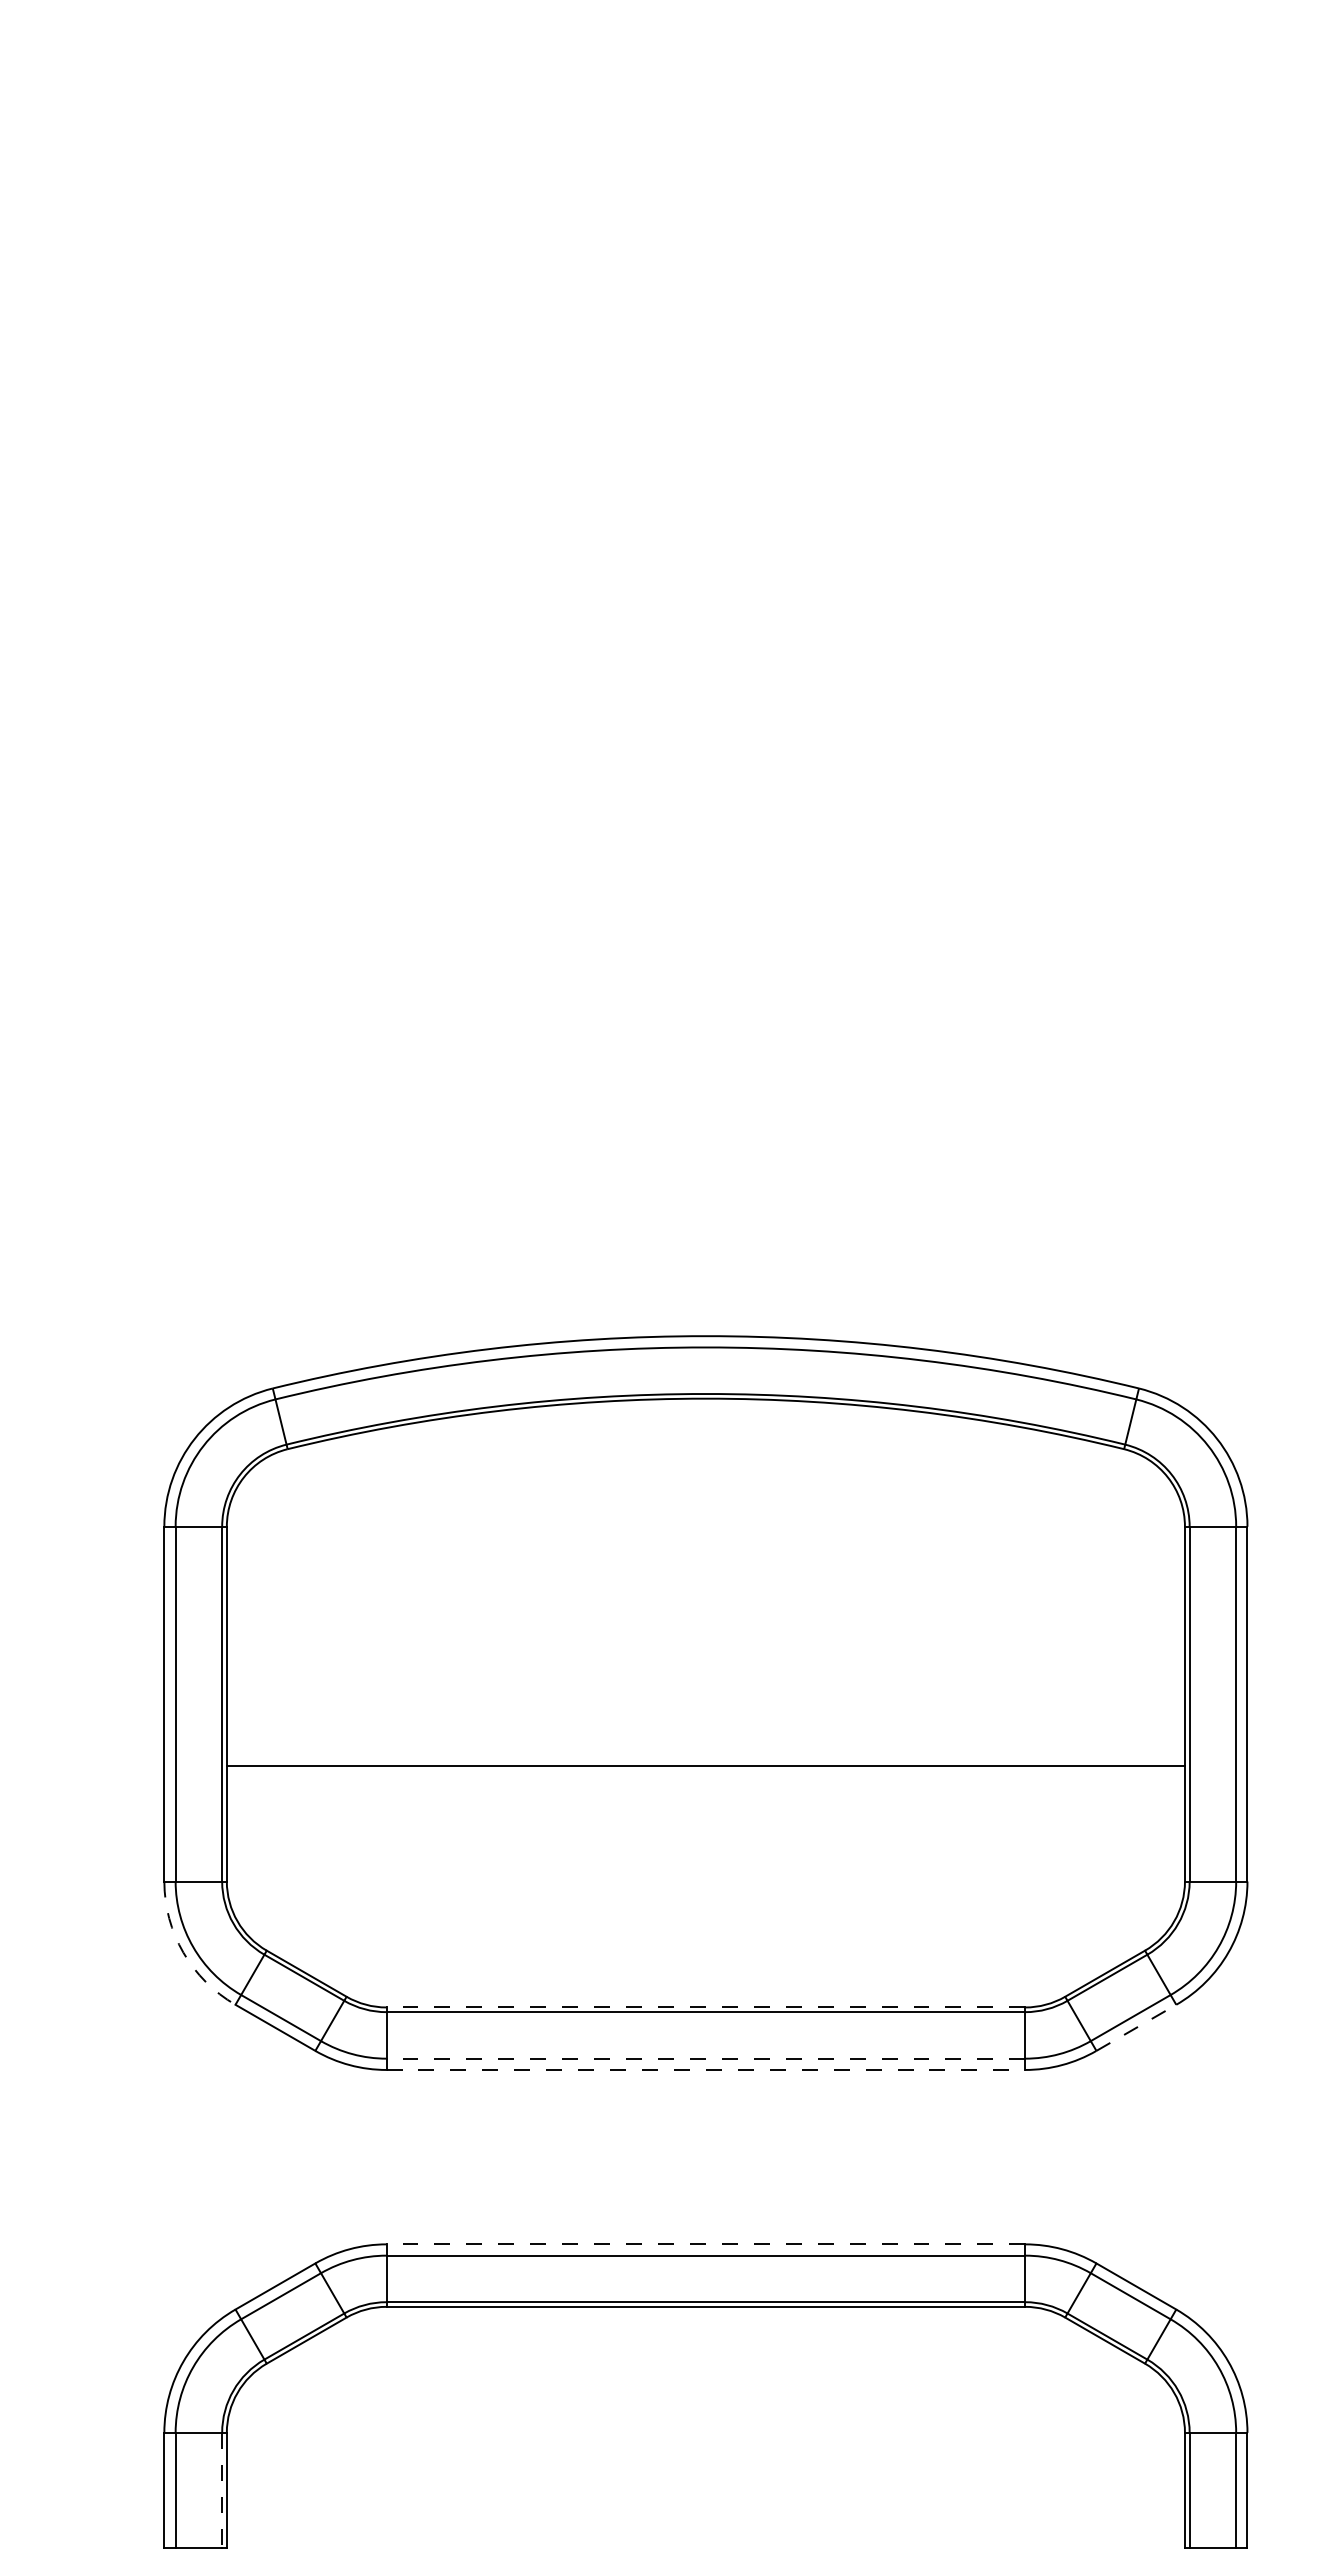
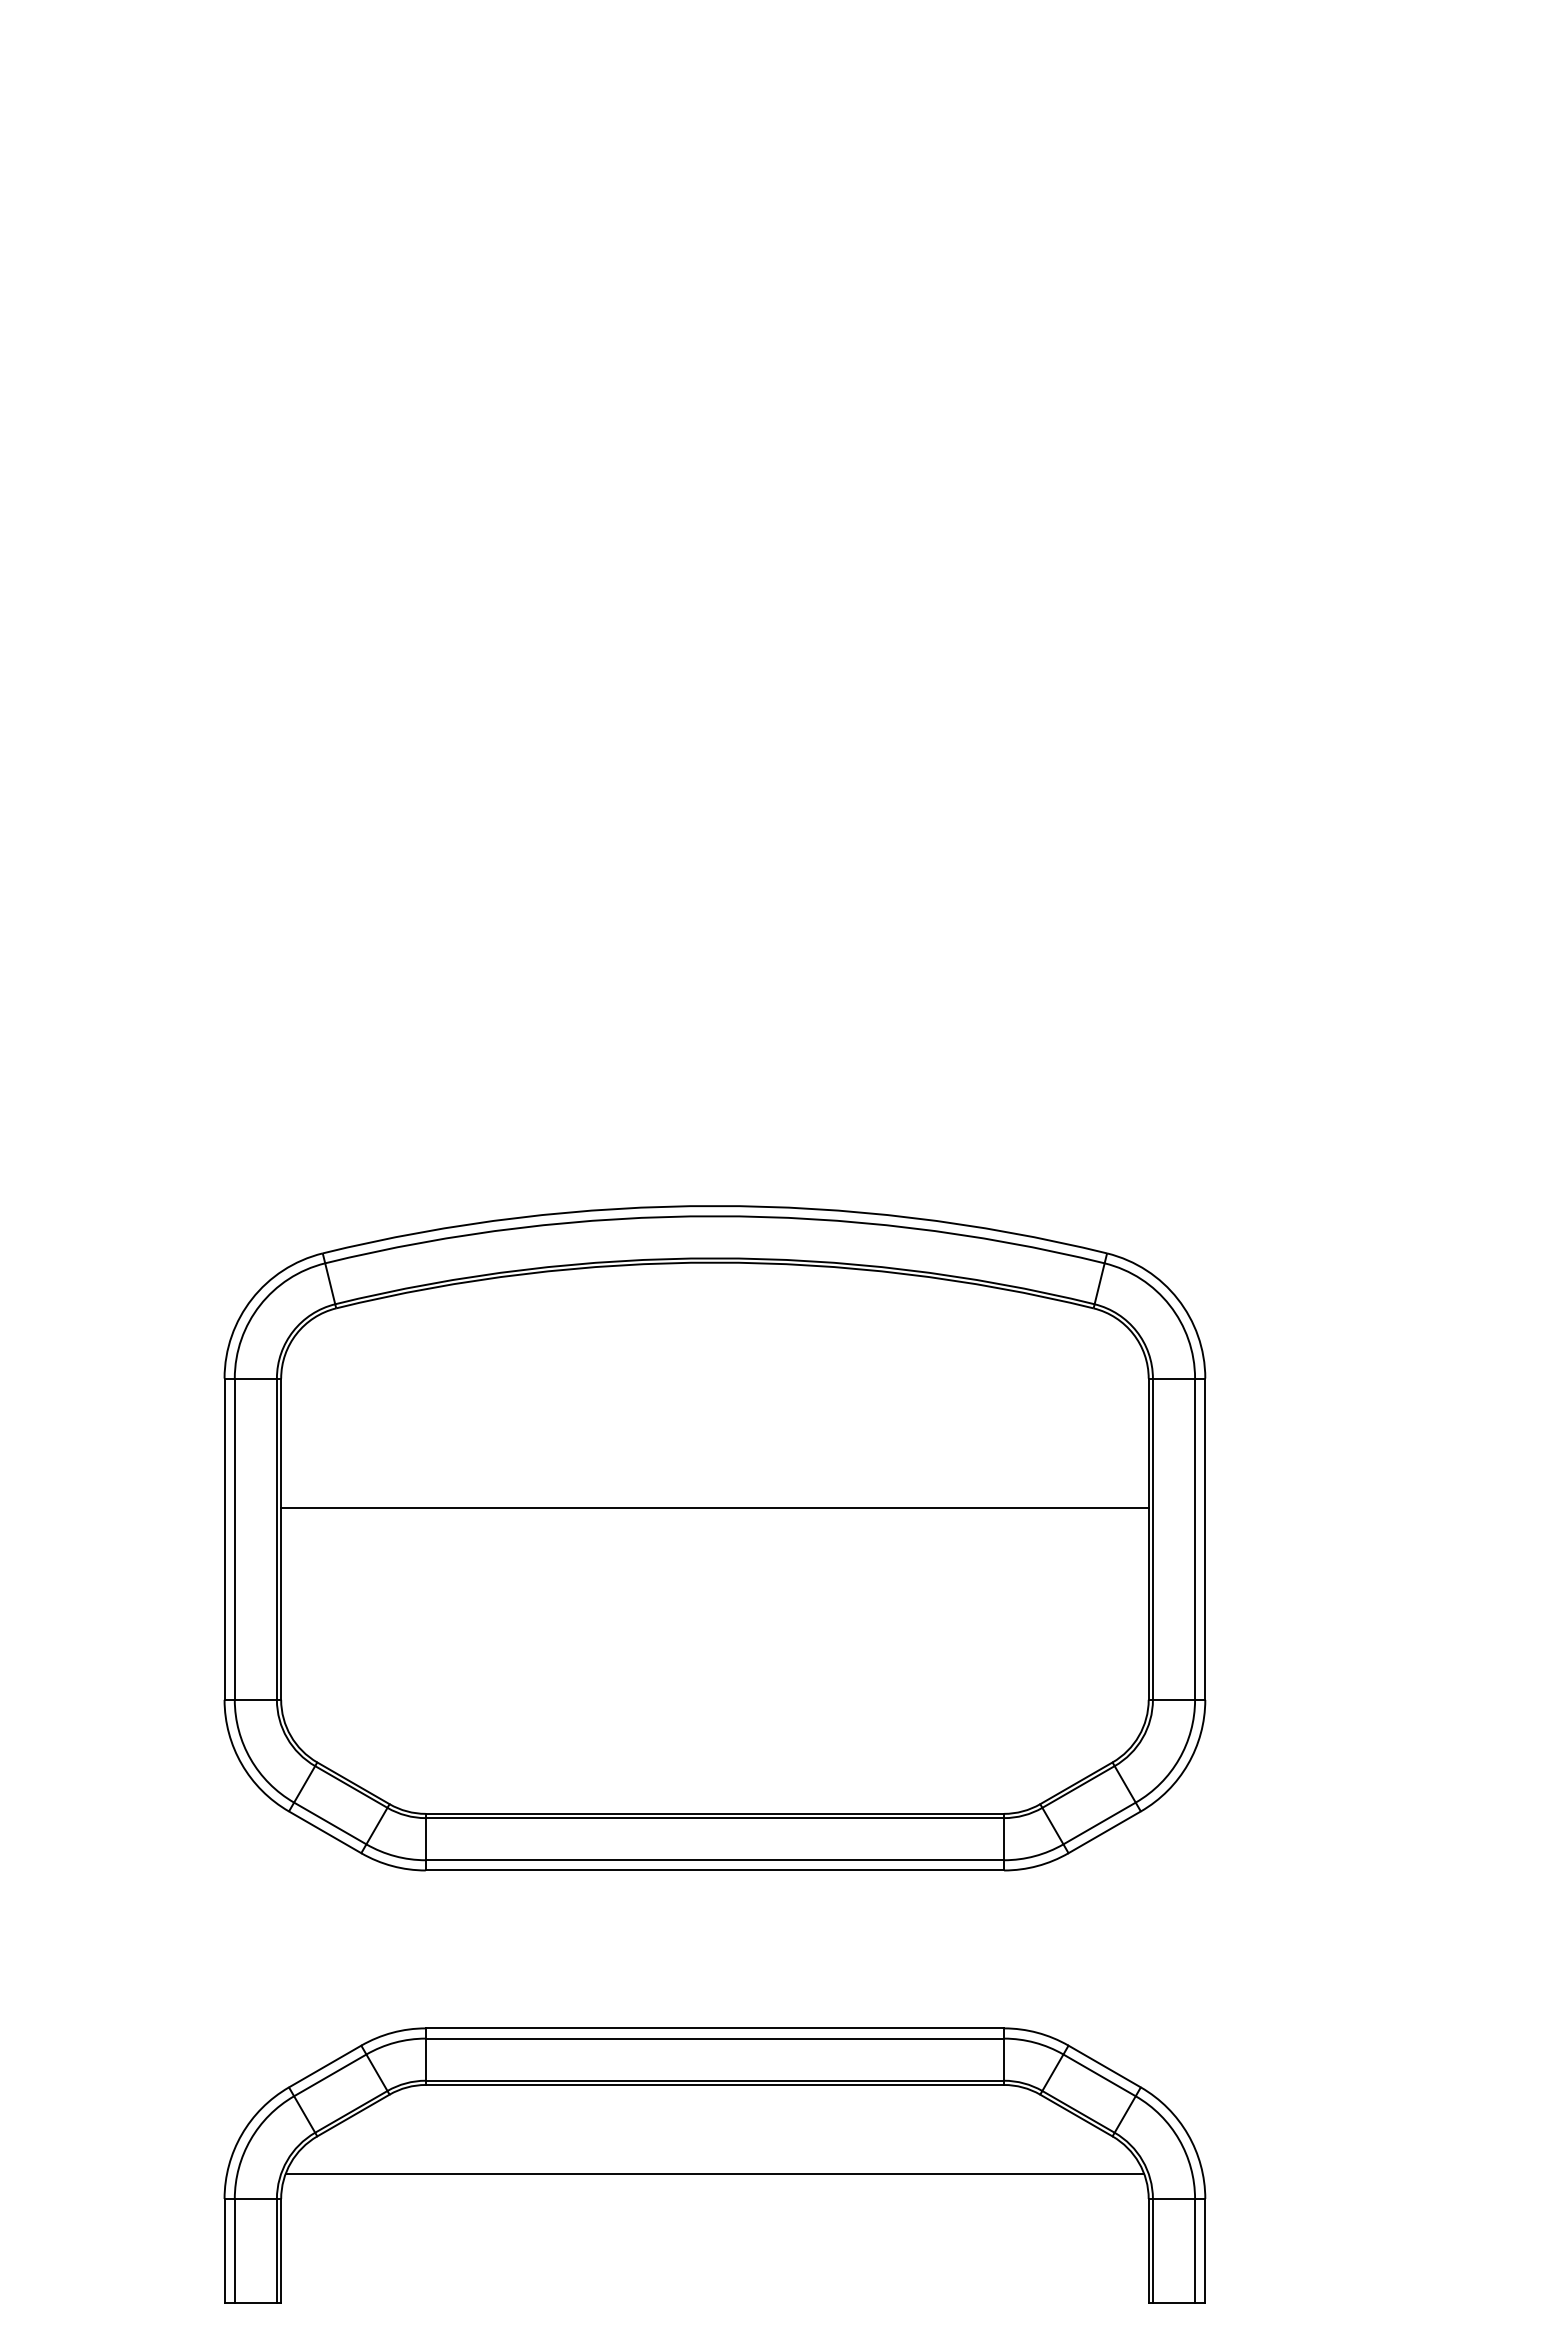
line: (705, 1766) -> (714, 1508), moved
arc: (183, 1952) -> (241, 1764), dashed -> solid
line: (705, 2007) -> (714, 1813), dashed -> solid
line: (1136, 2028) -> (1104, 1832), dashed -> solid
line: (705, 2058) -> (714, 1860), dashed -> solid
line: (706, 2069) -> (715, 1870), dashed -> solid
line: (705, 2244) -> (714, 2028), dashed -> solid
line: (705, 2404) -> (714, 2173), added
line: (221, 2490) -> (276, 2251), dashed -> solid

